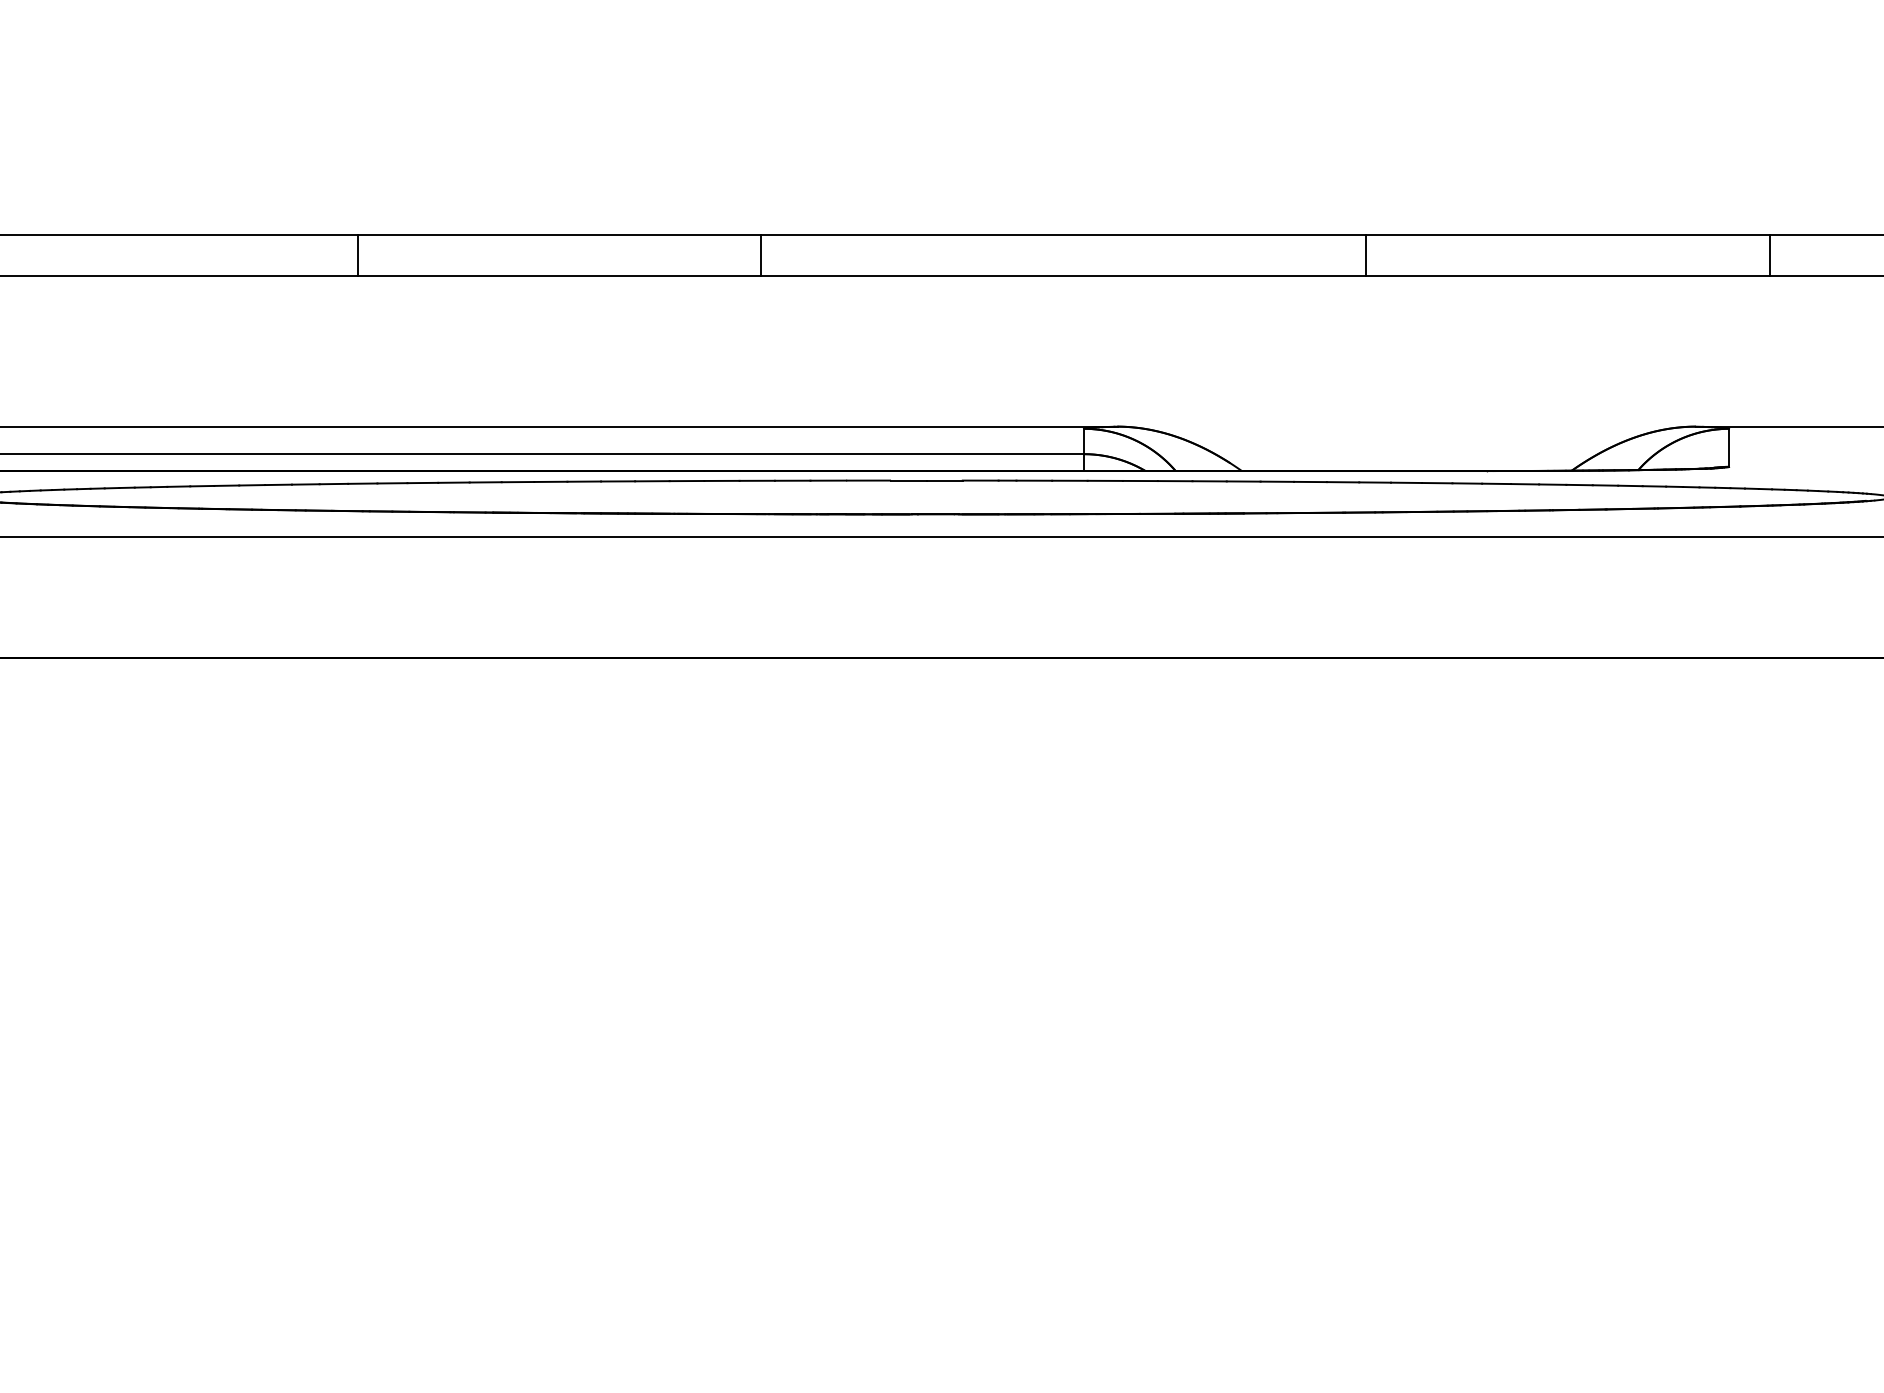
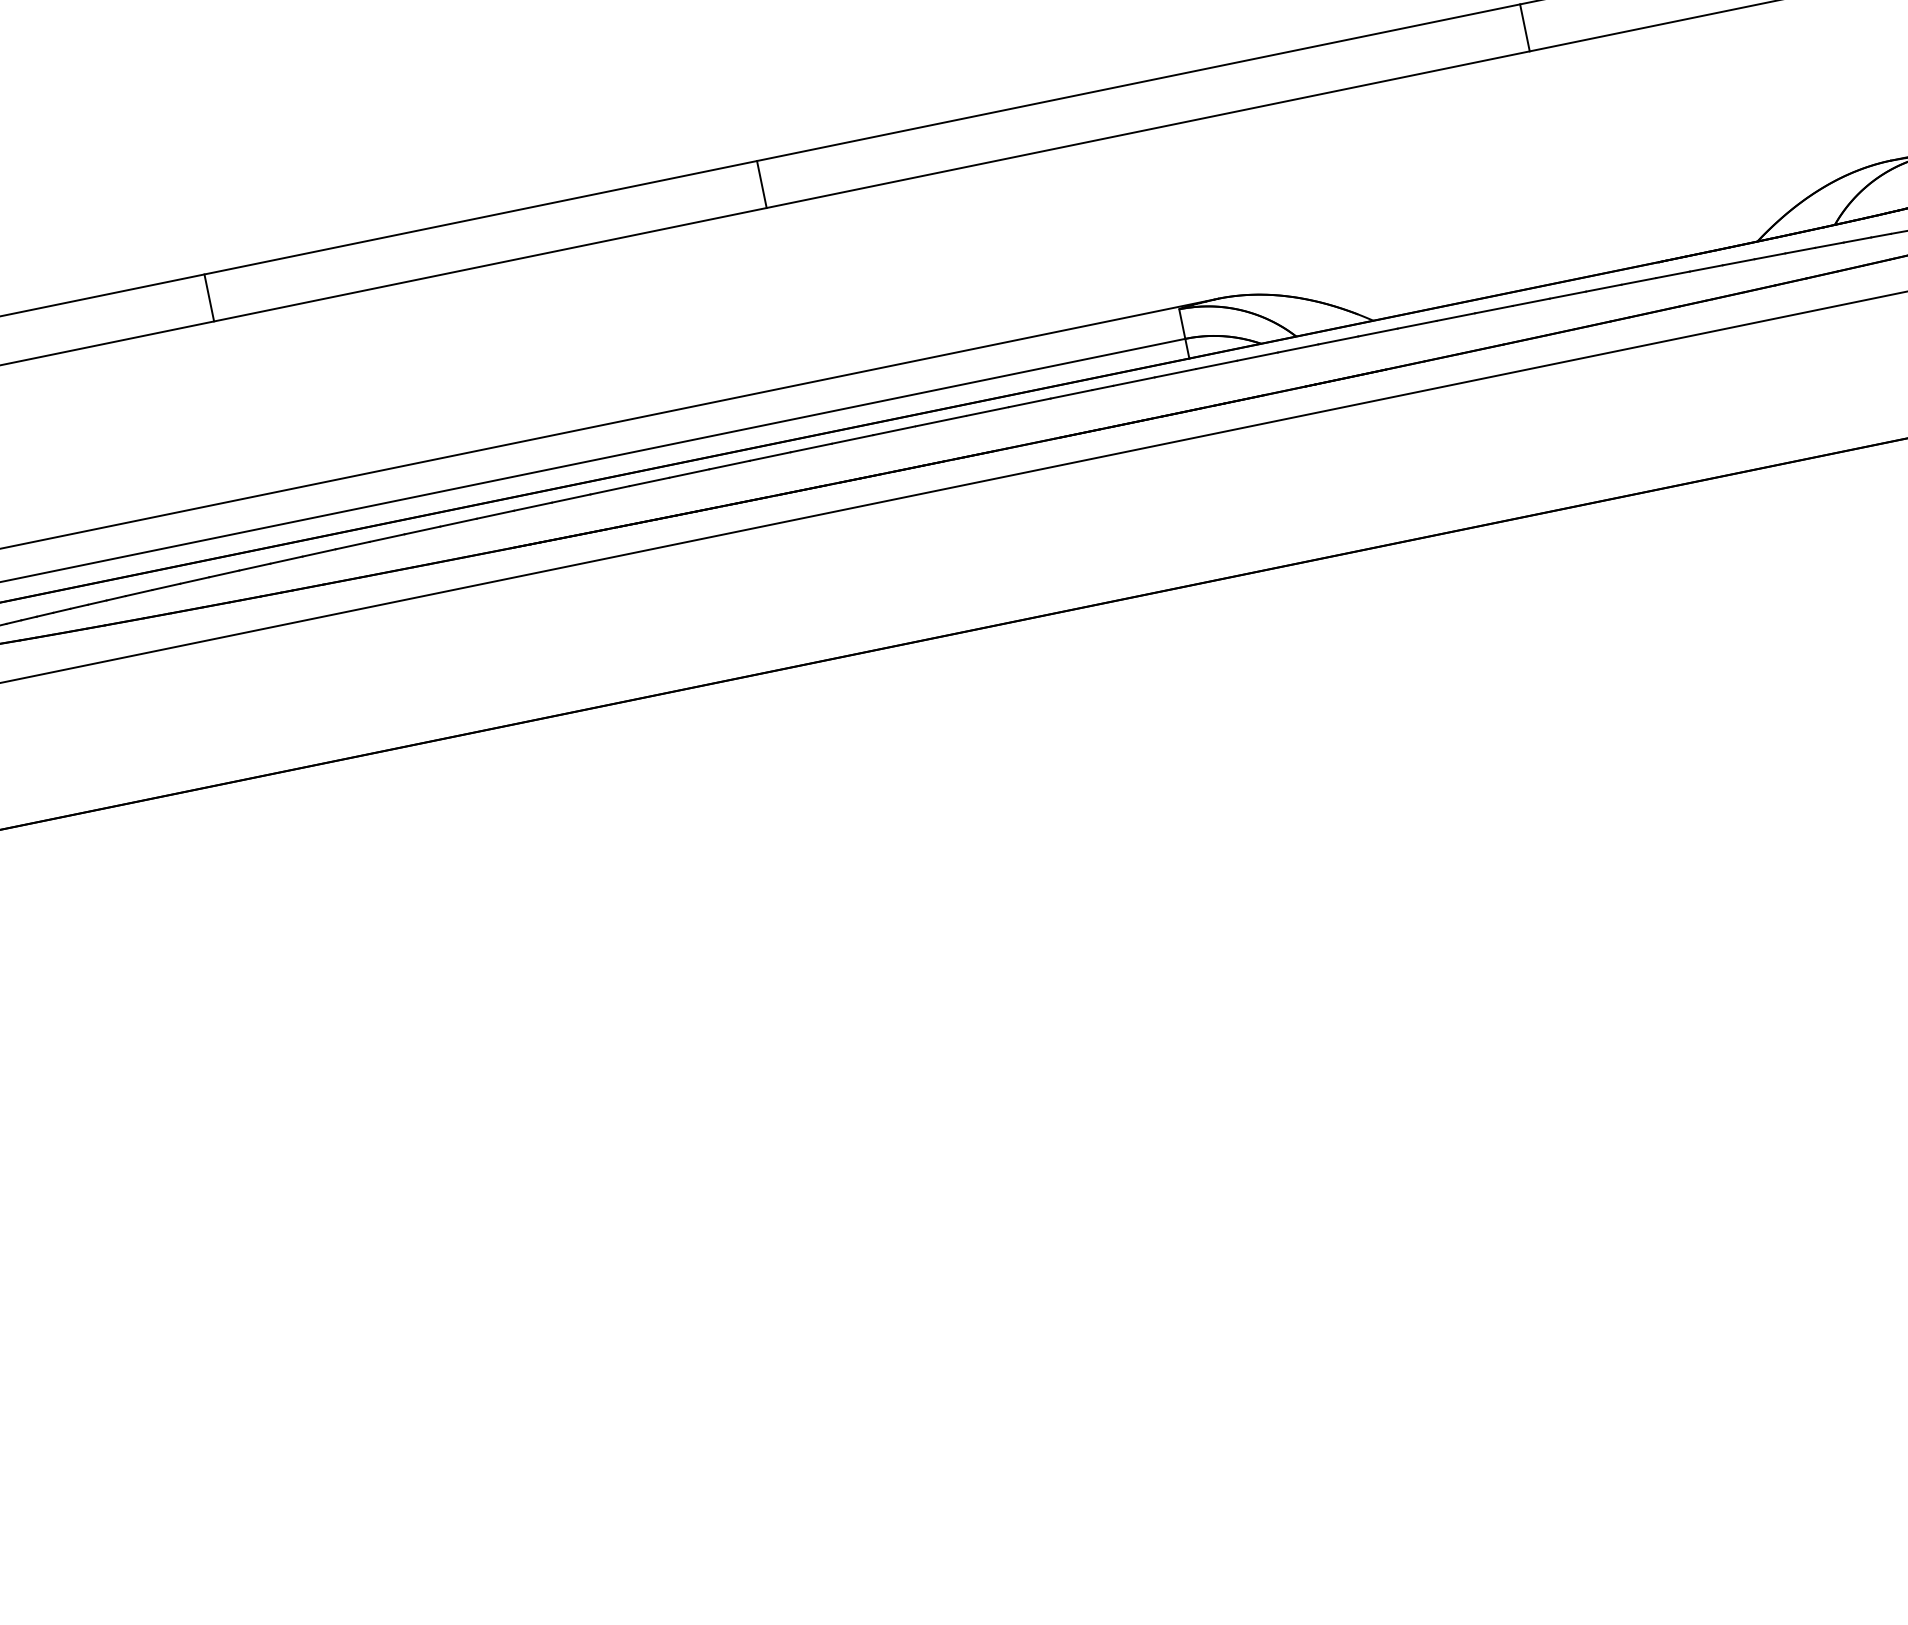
line: (357, 255) -> (209, 298), moved
line: (1366, 255) -> (1525, 28), moved

